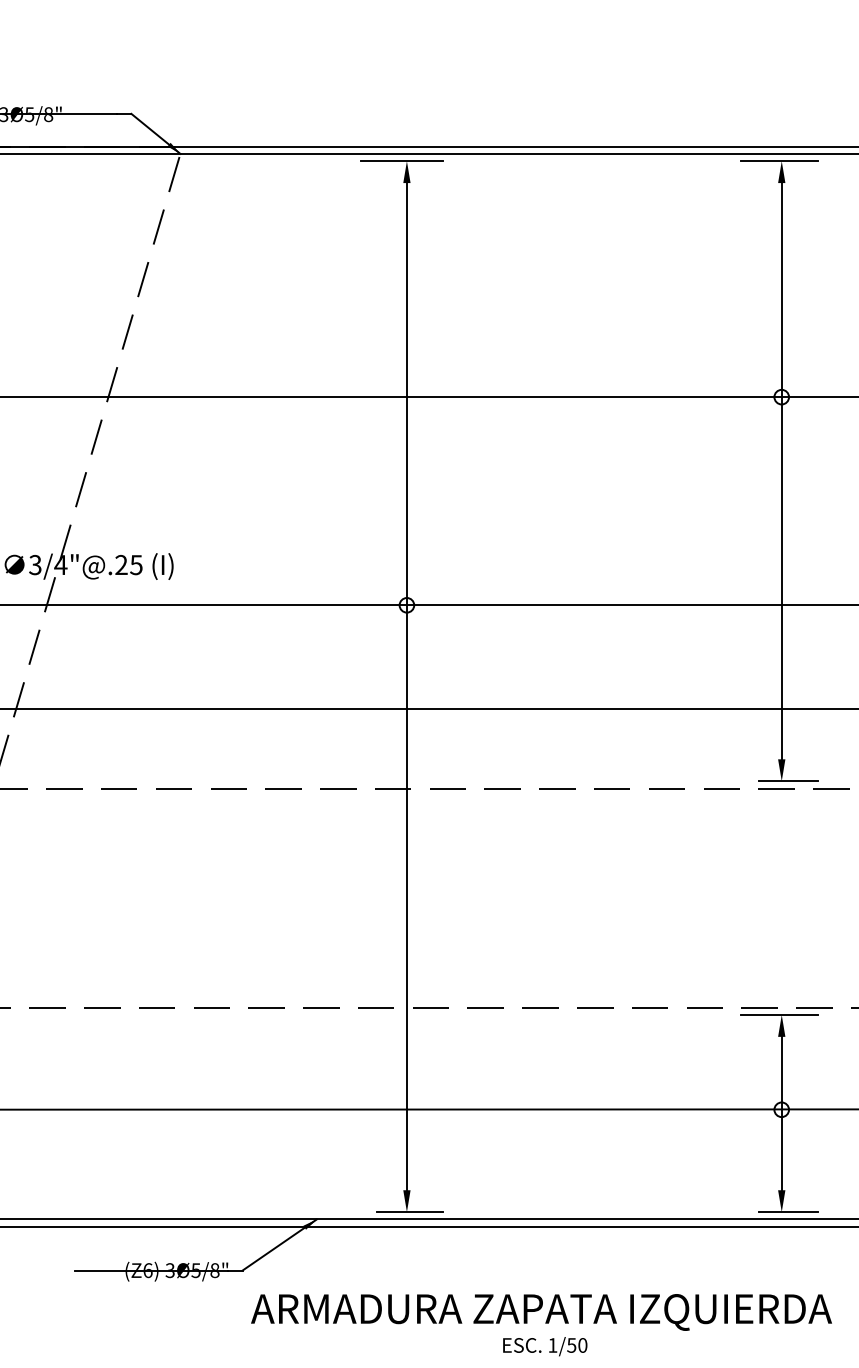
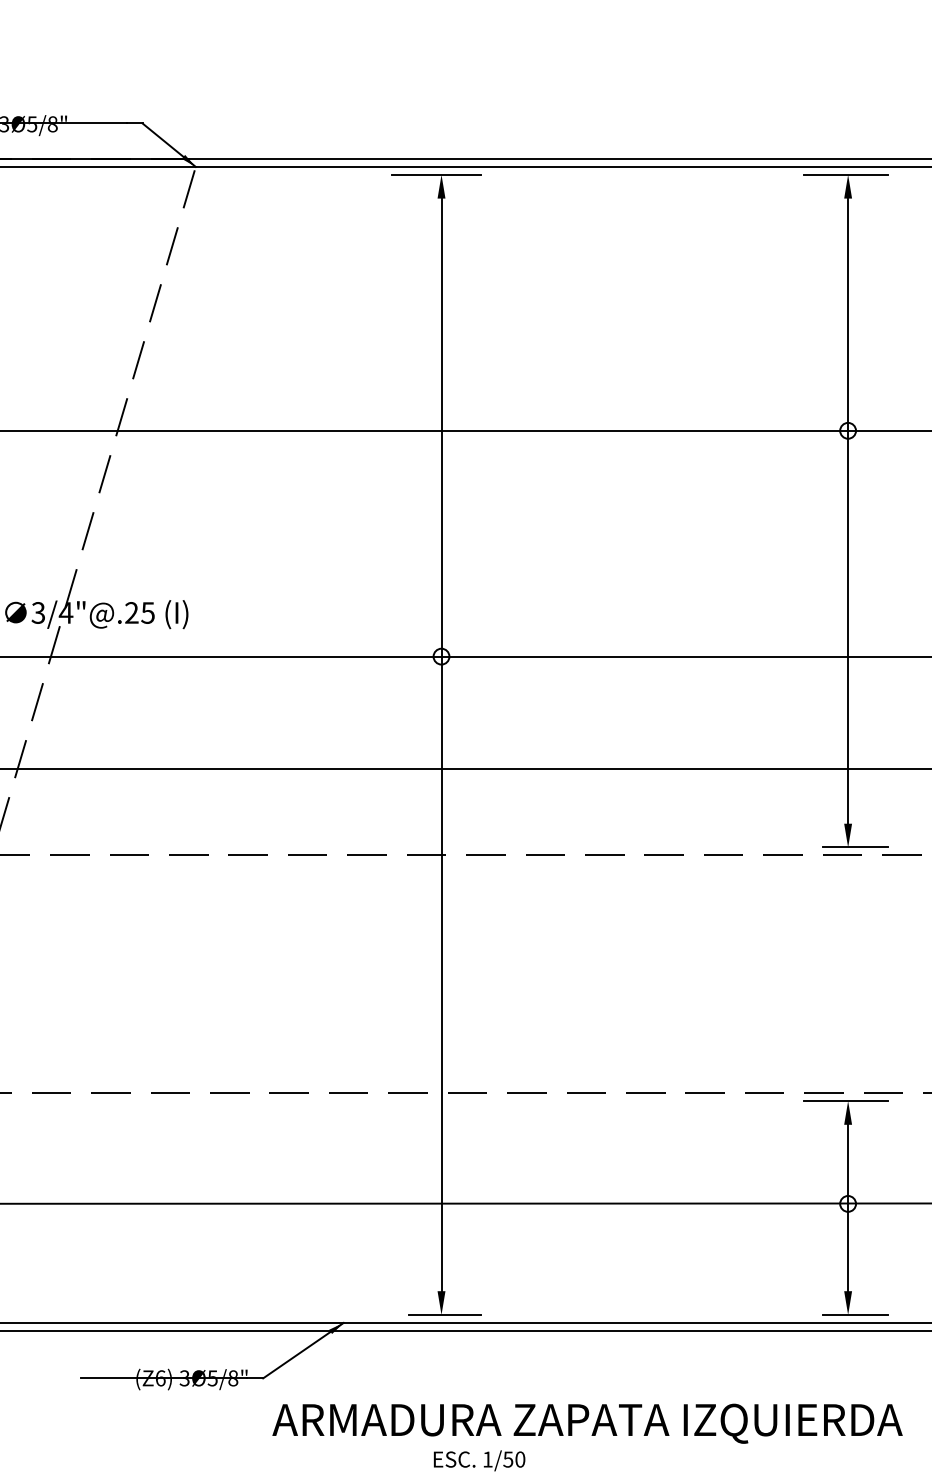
text: (545, 1346) -> (479, 1460), moved

